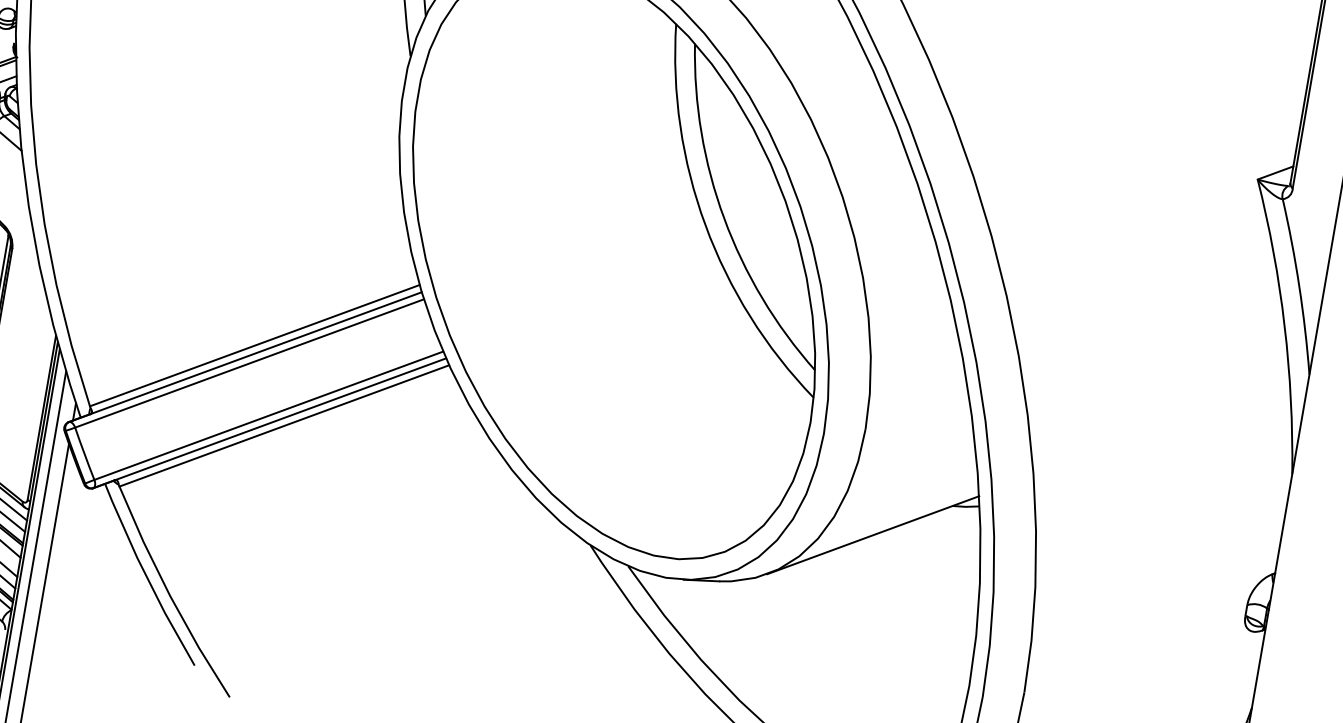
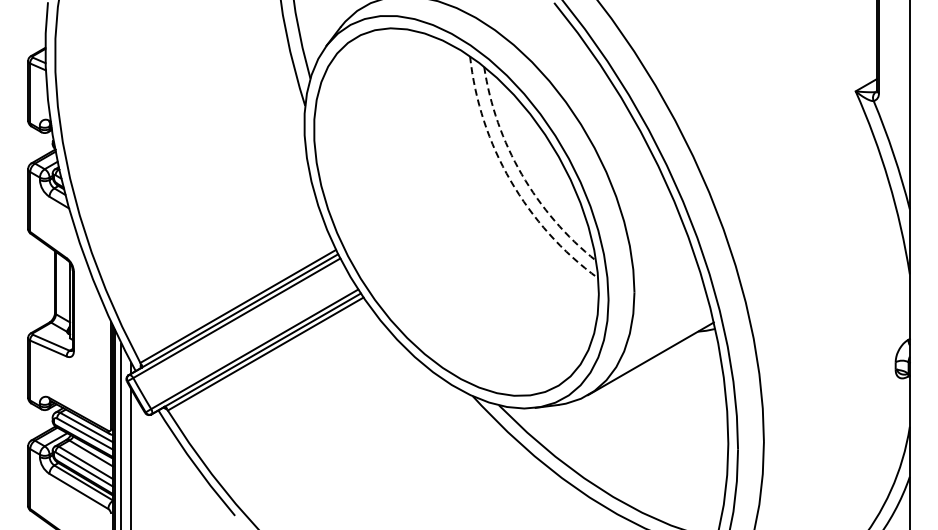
arc: (723, 218) -> (521, 174), solid -> dashed
arc: (705, 224) -> (510, 180), solid -> dashed

